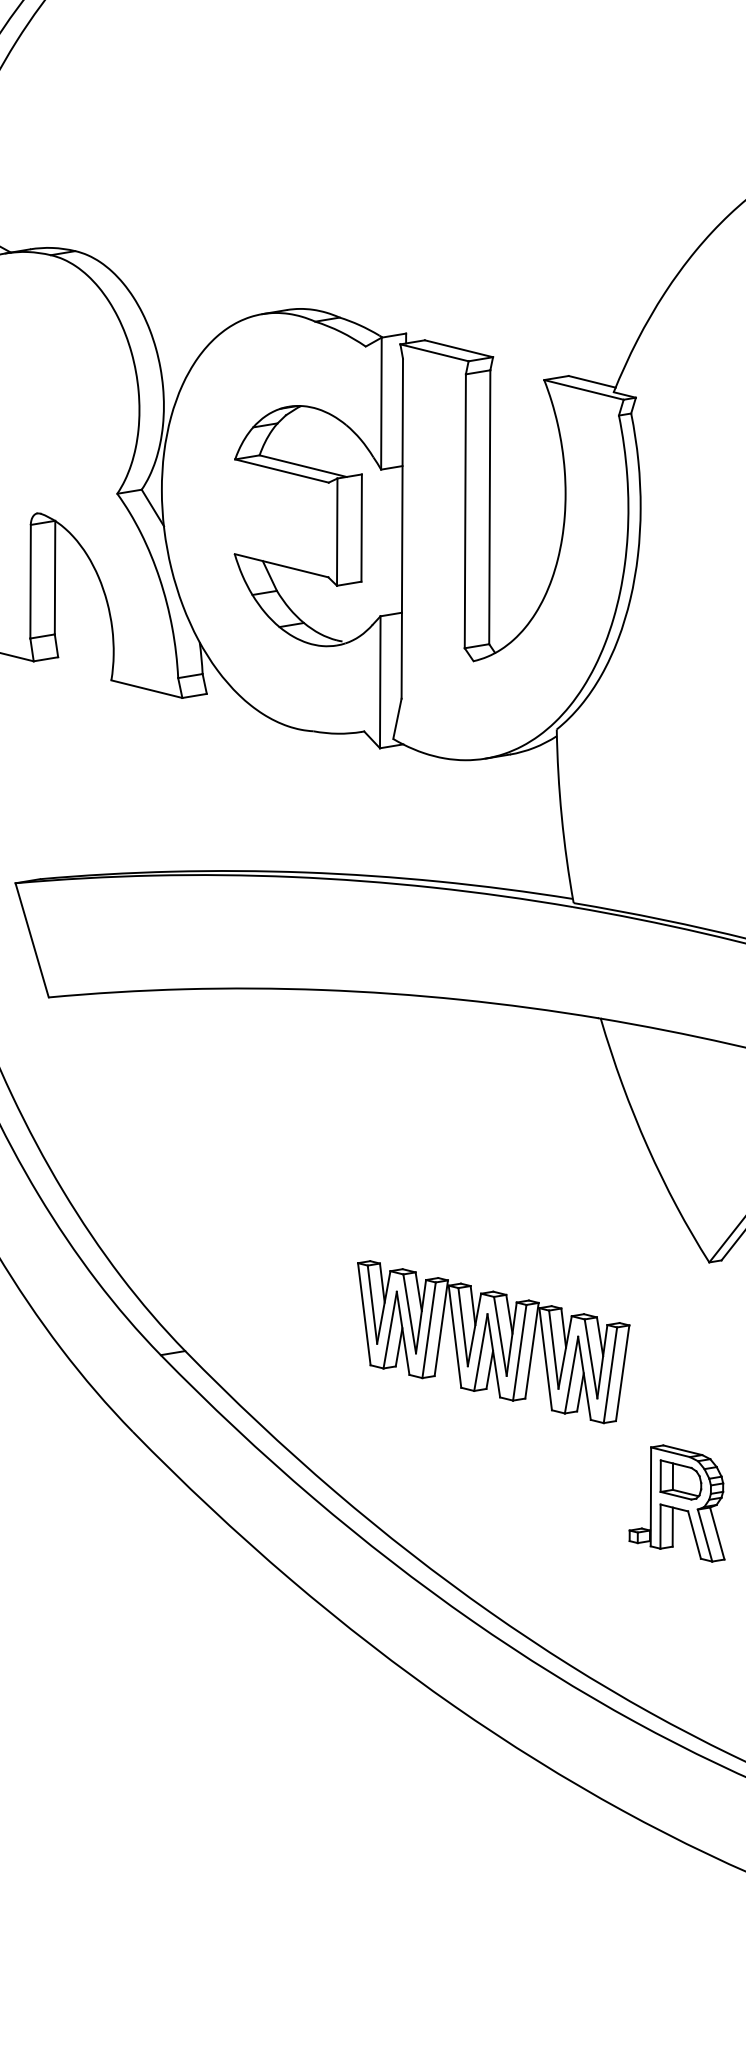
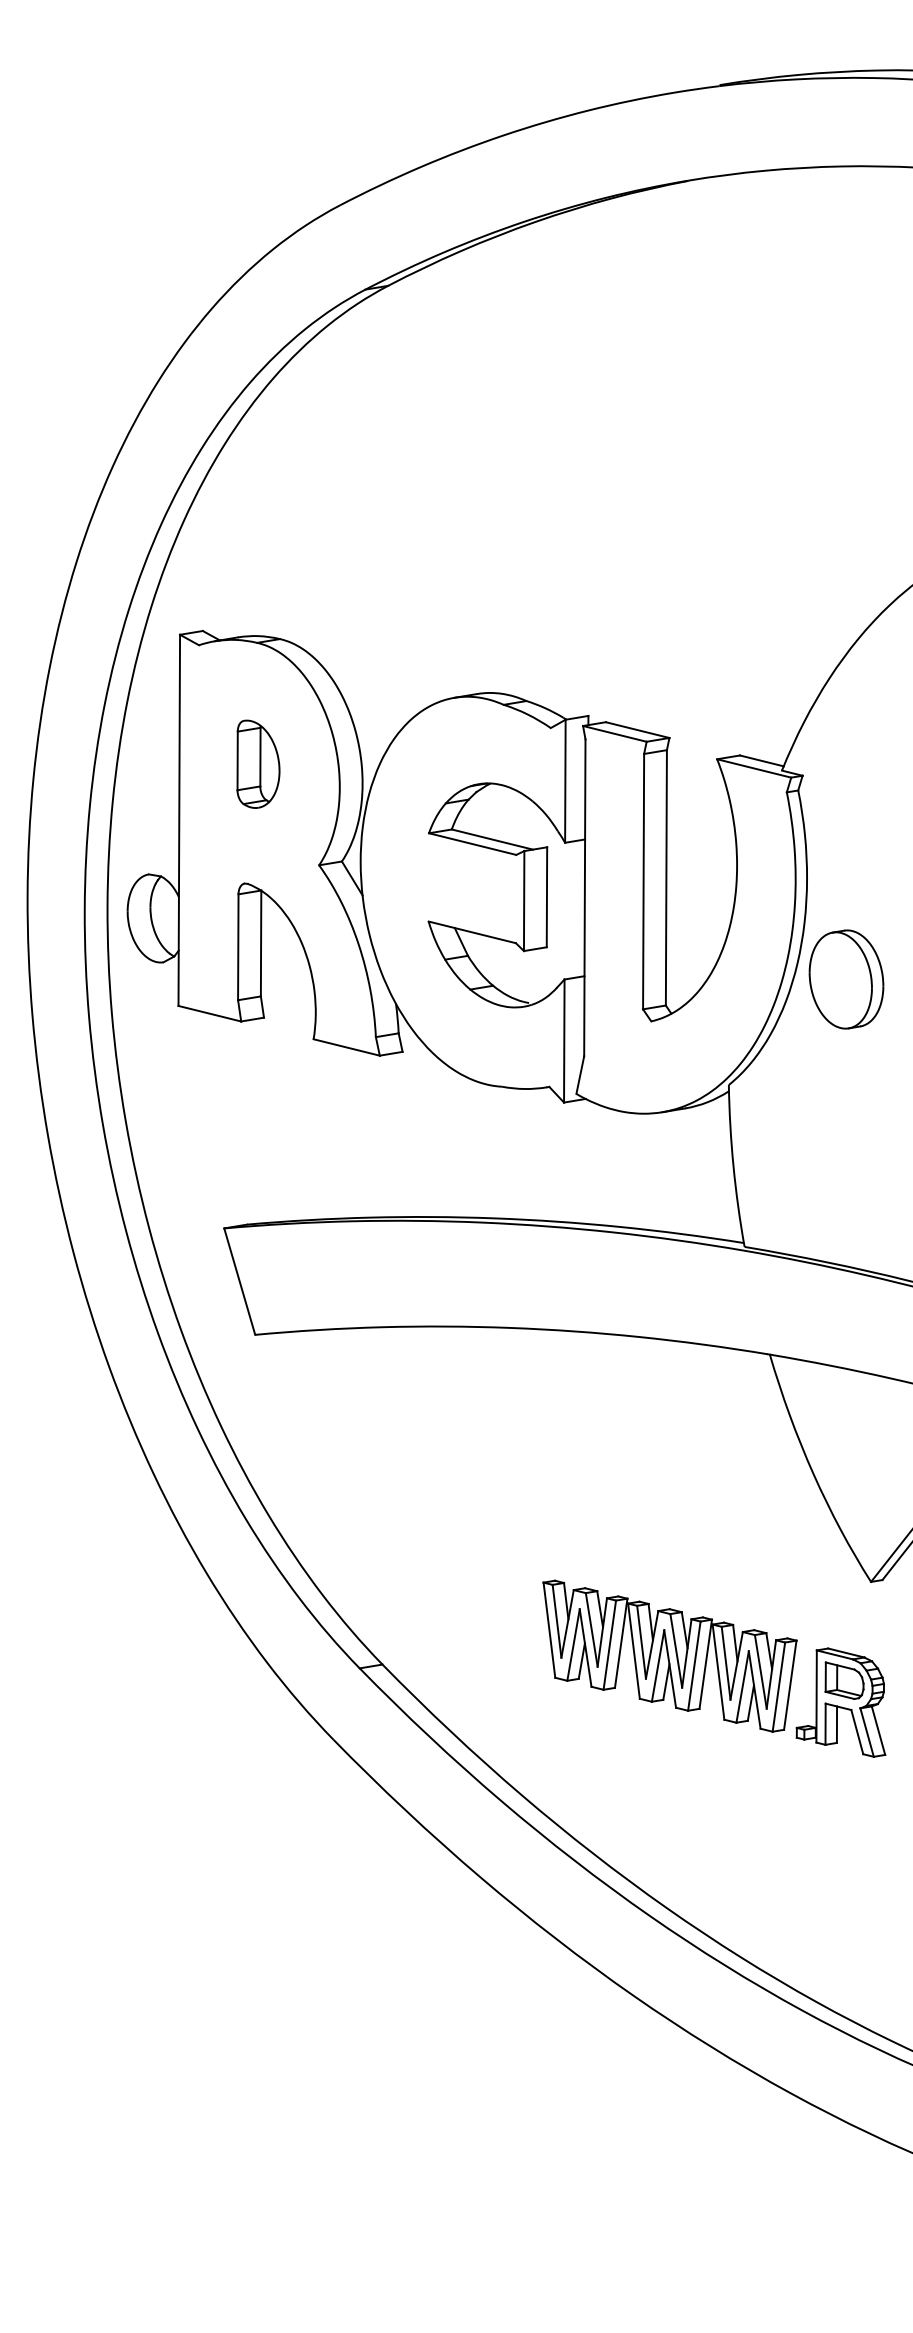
part: (52, 384) -> (258, 763), added
part: (682, 616) -> (846, 979), added
part: (676, 1503) -> (840, 1702), moved

